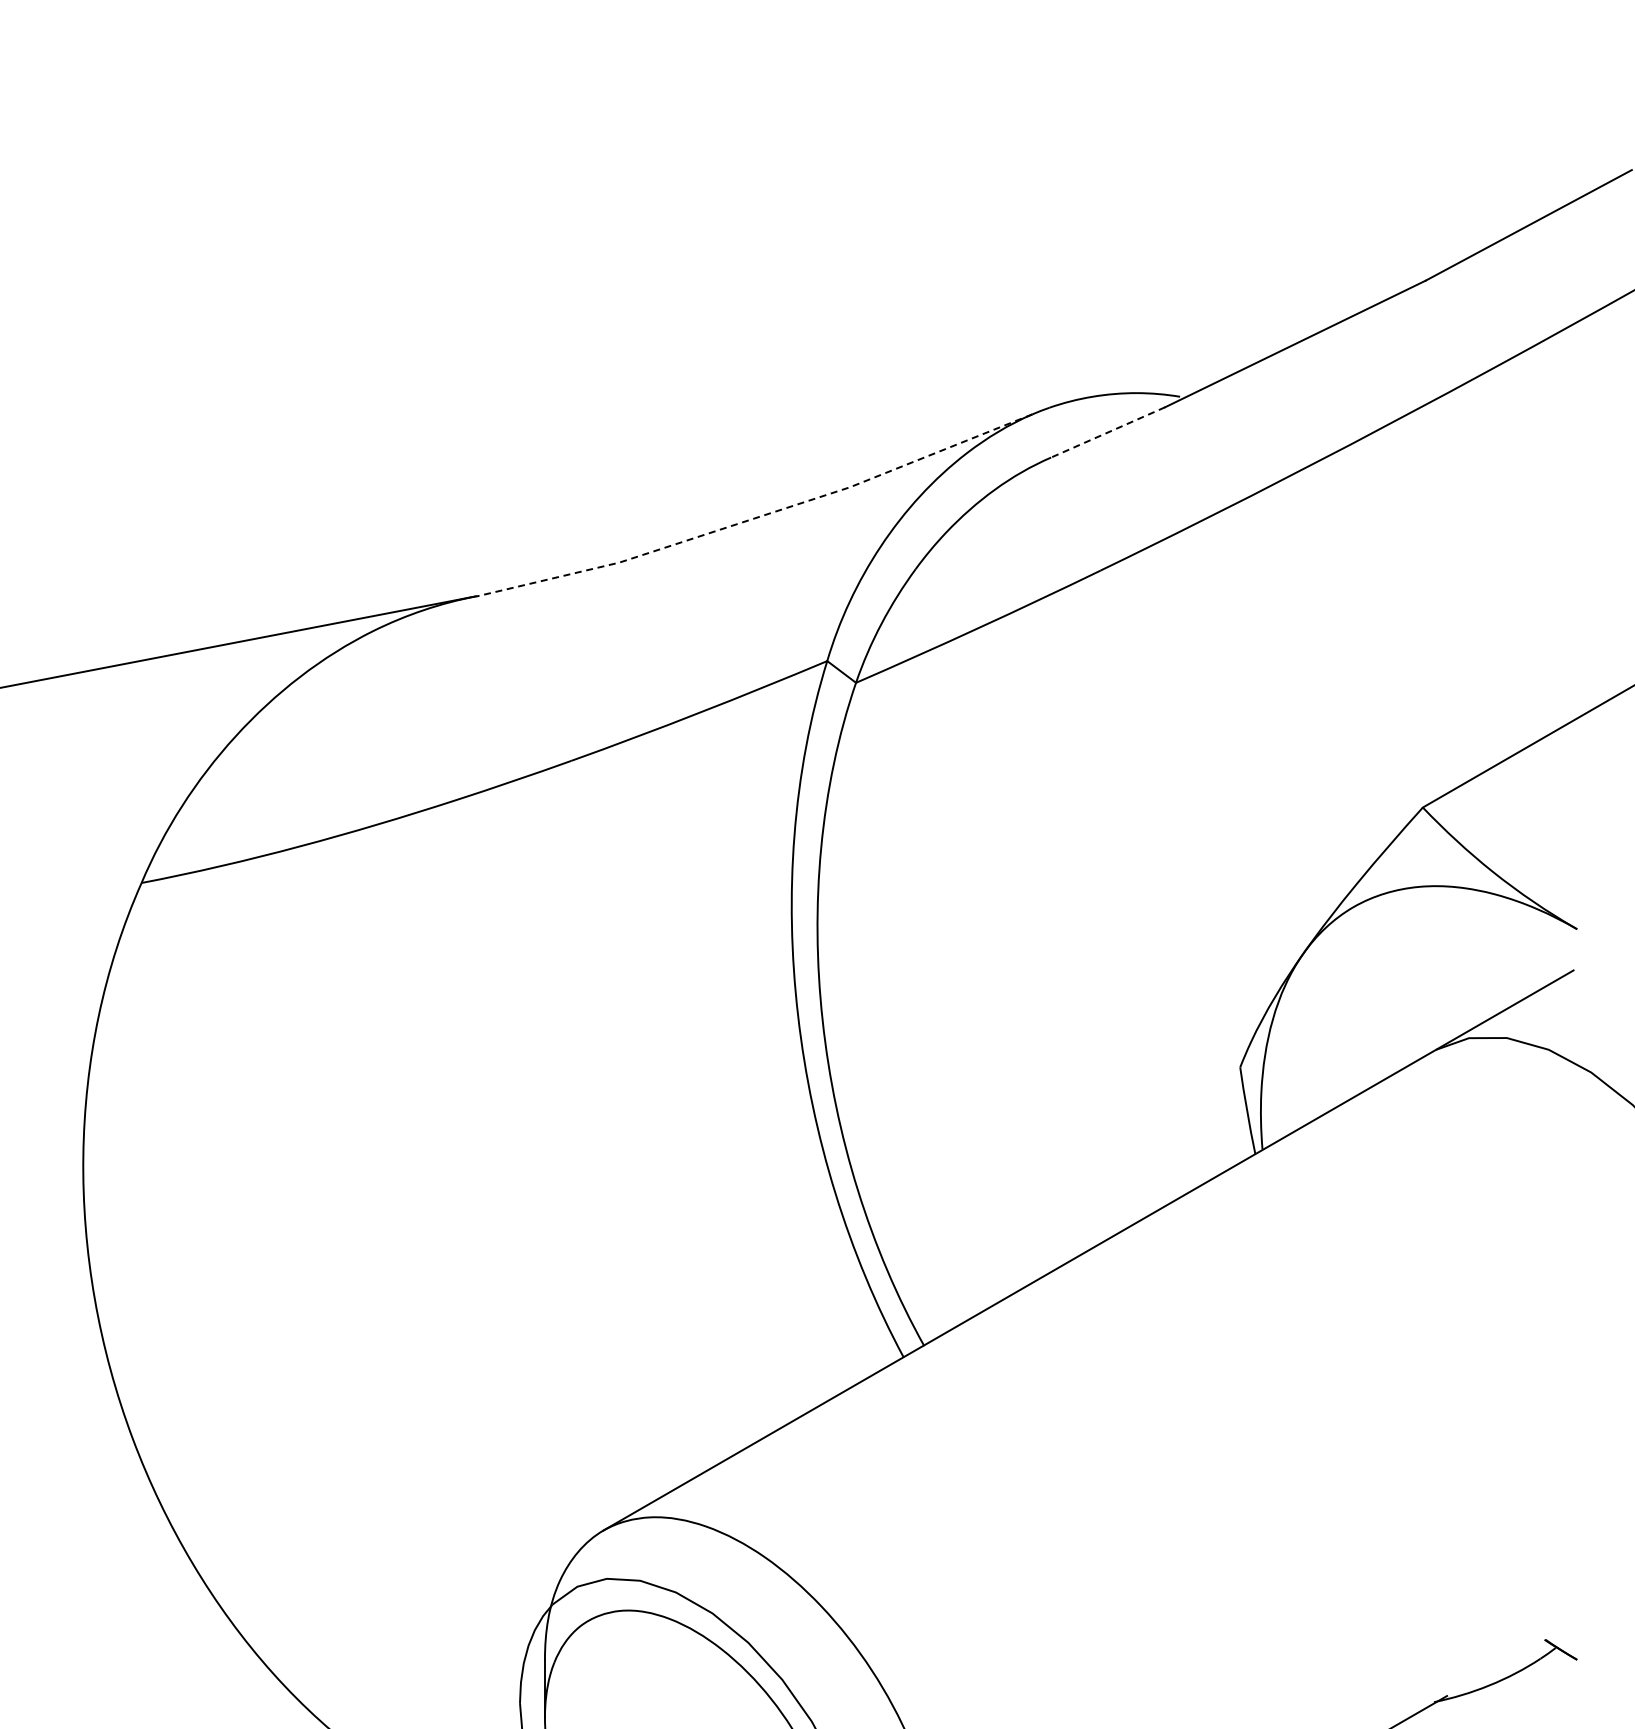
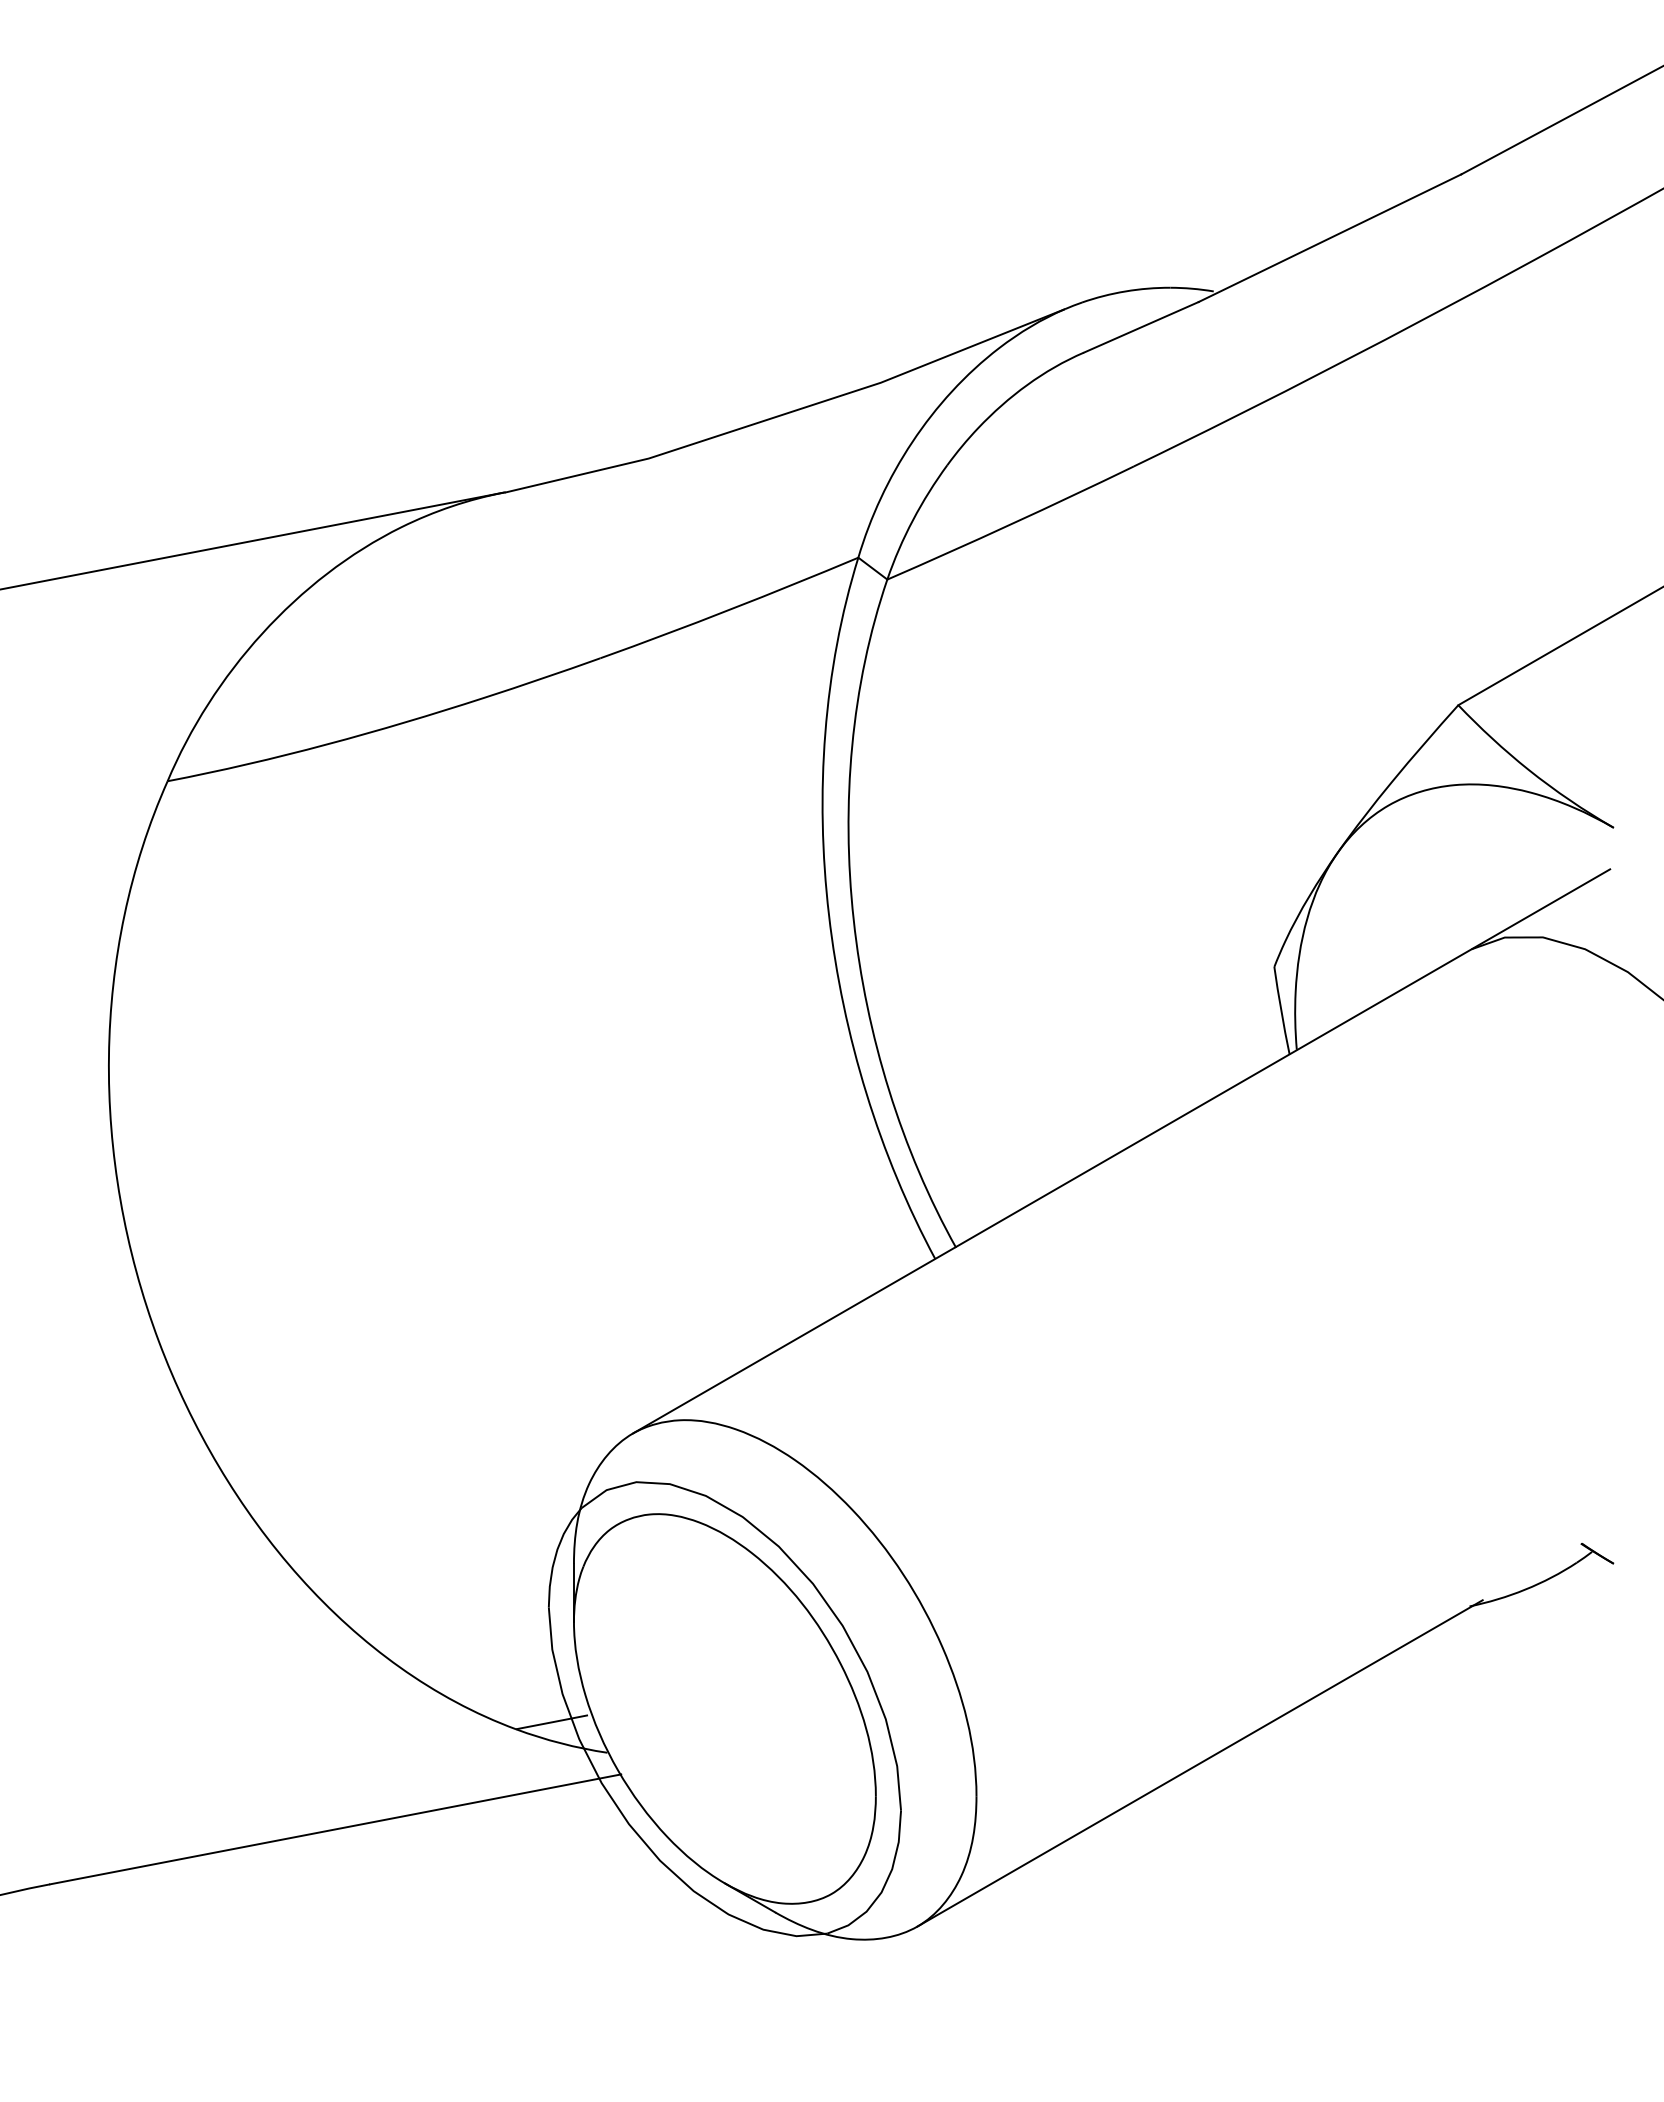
line: (1108, 432) -> (1141, 327), dashed -> solid
line: (758, 516) -> (789, 412), dashed -> solid

